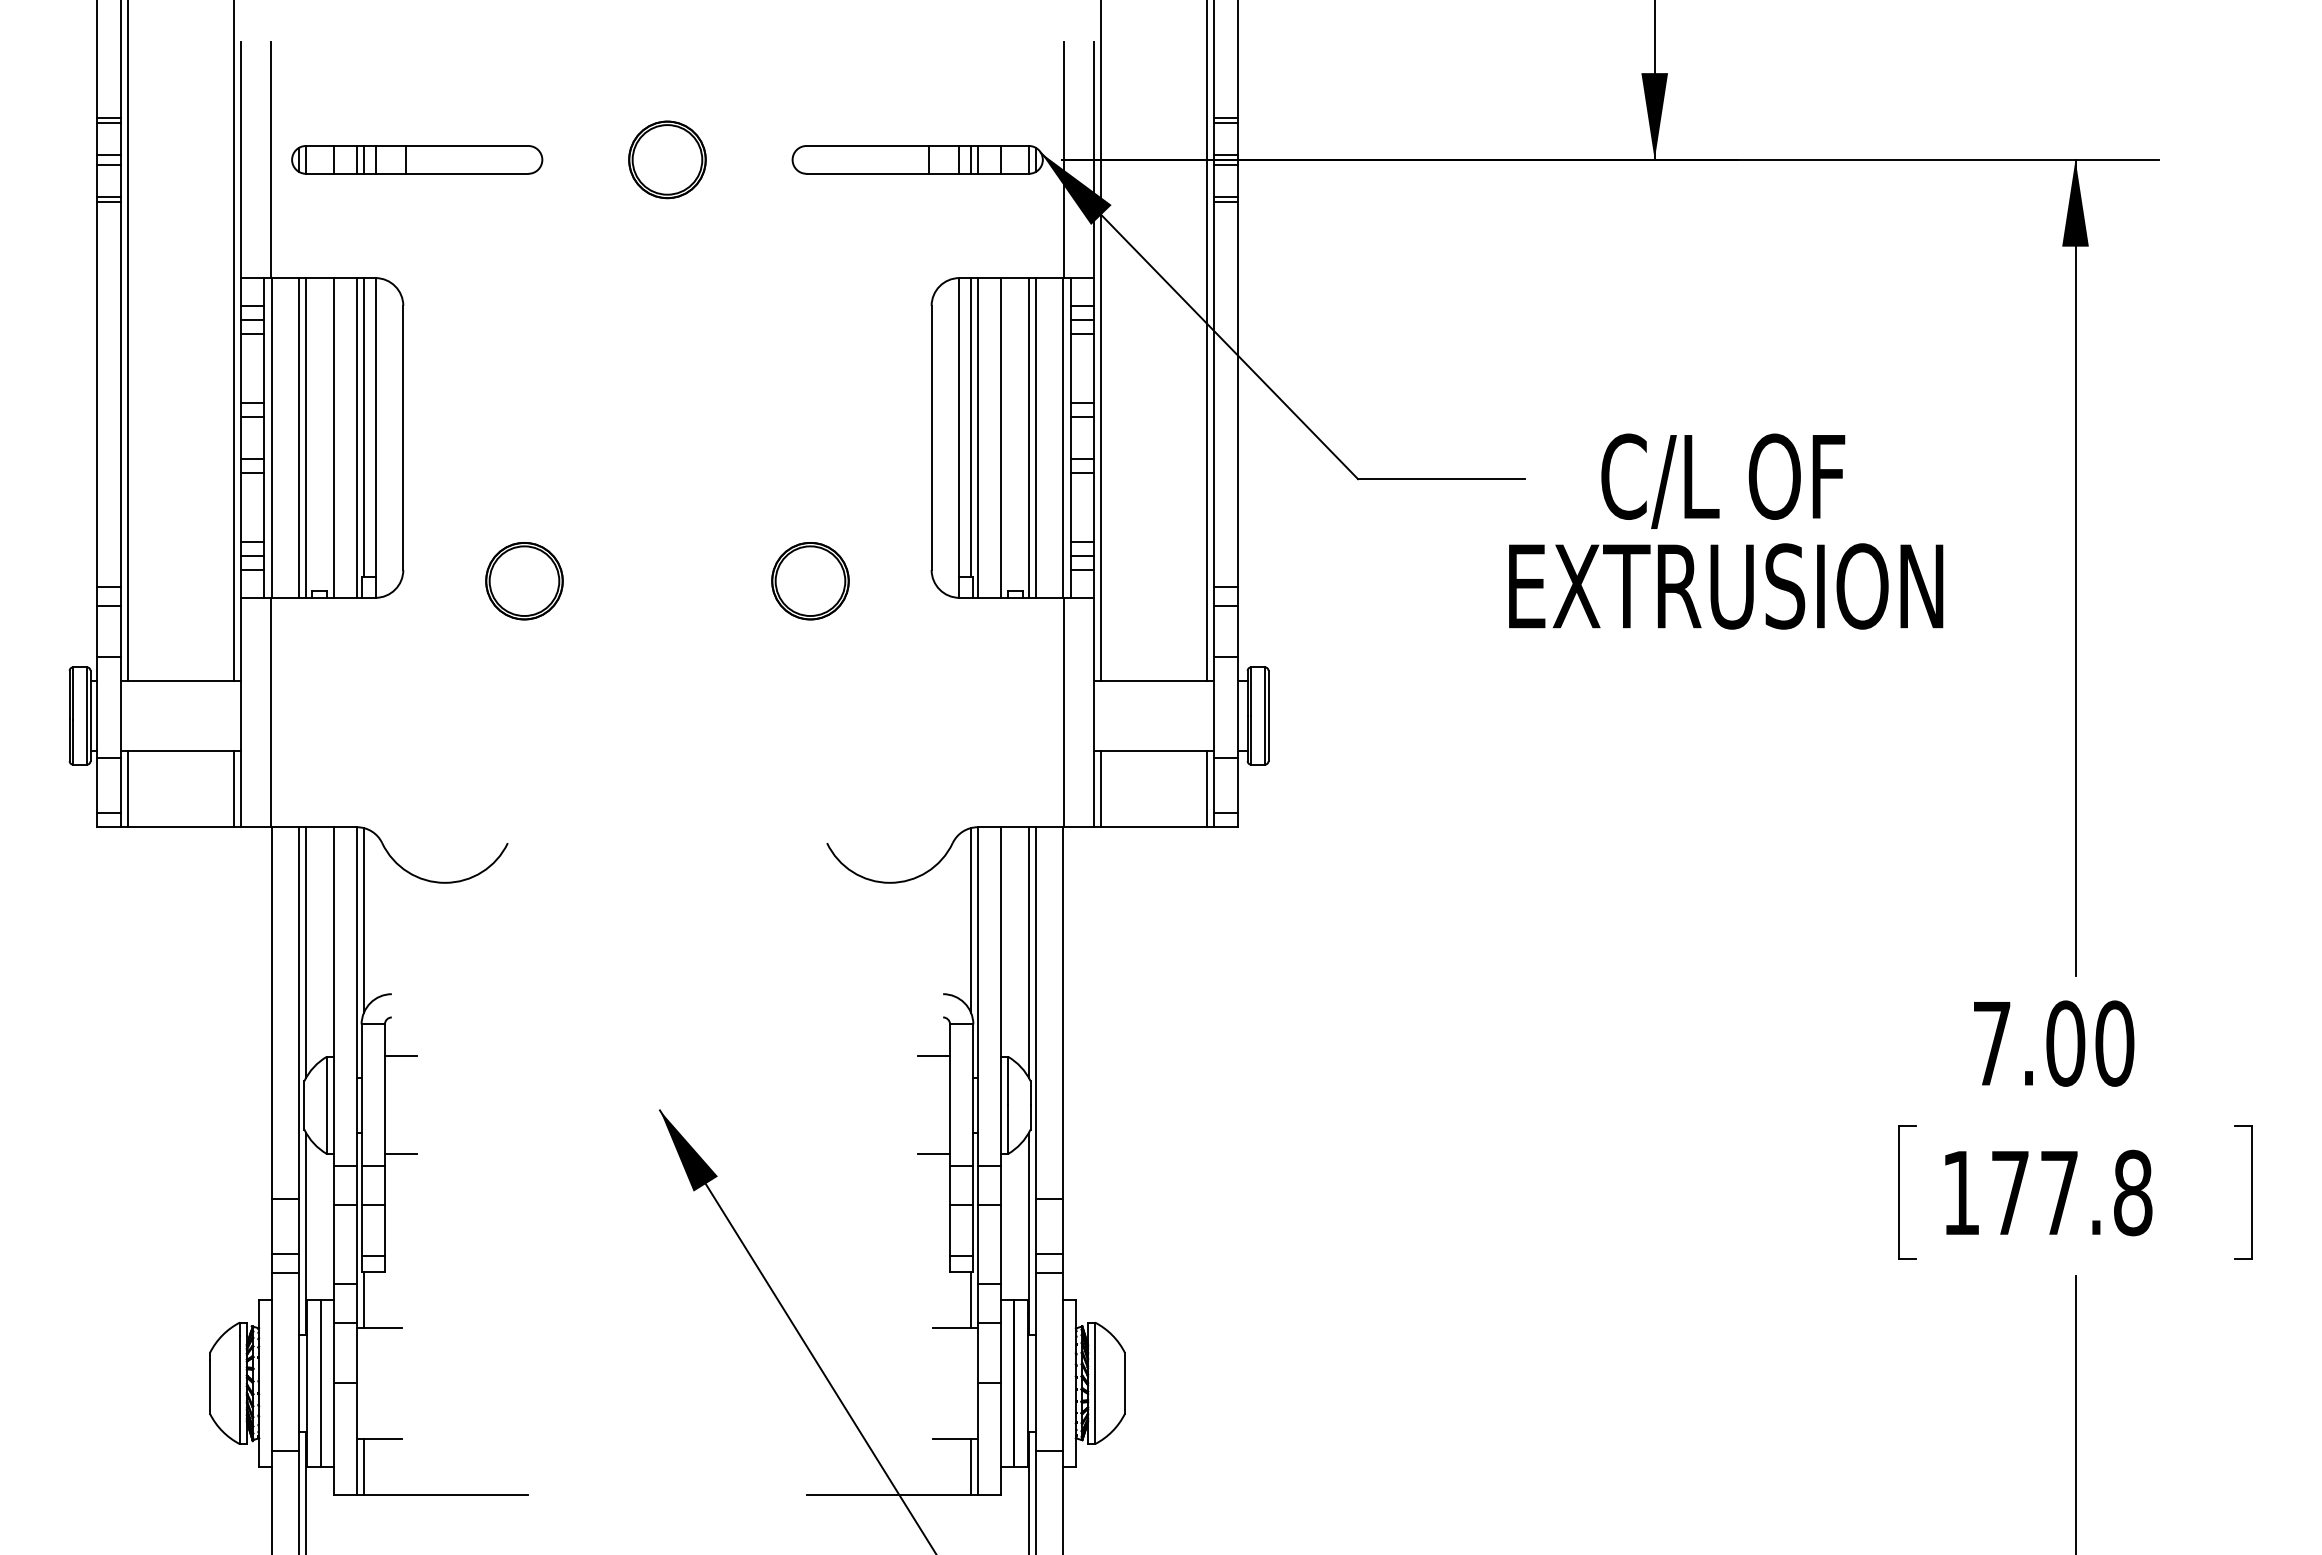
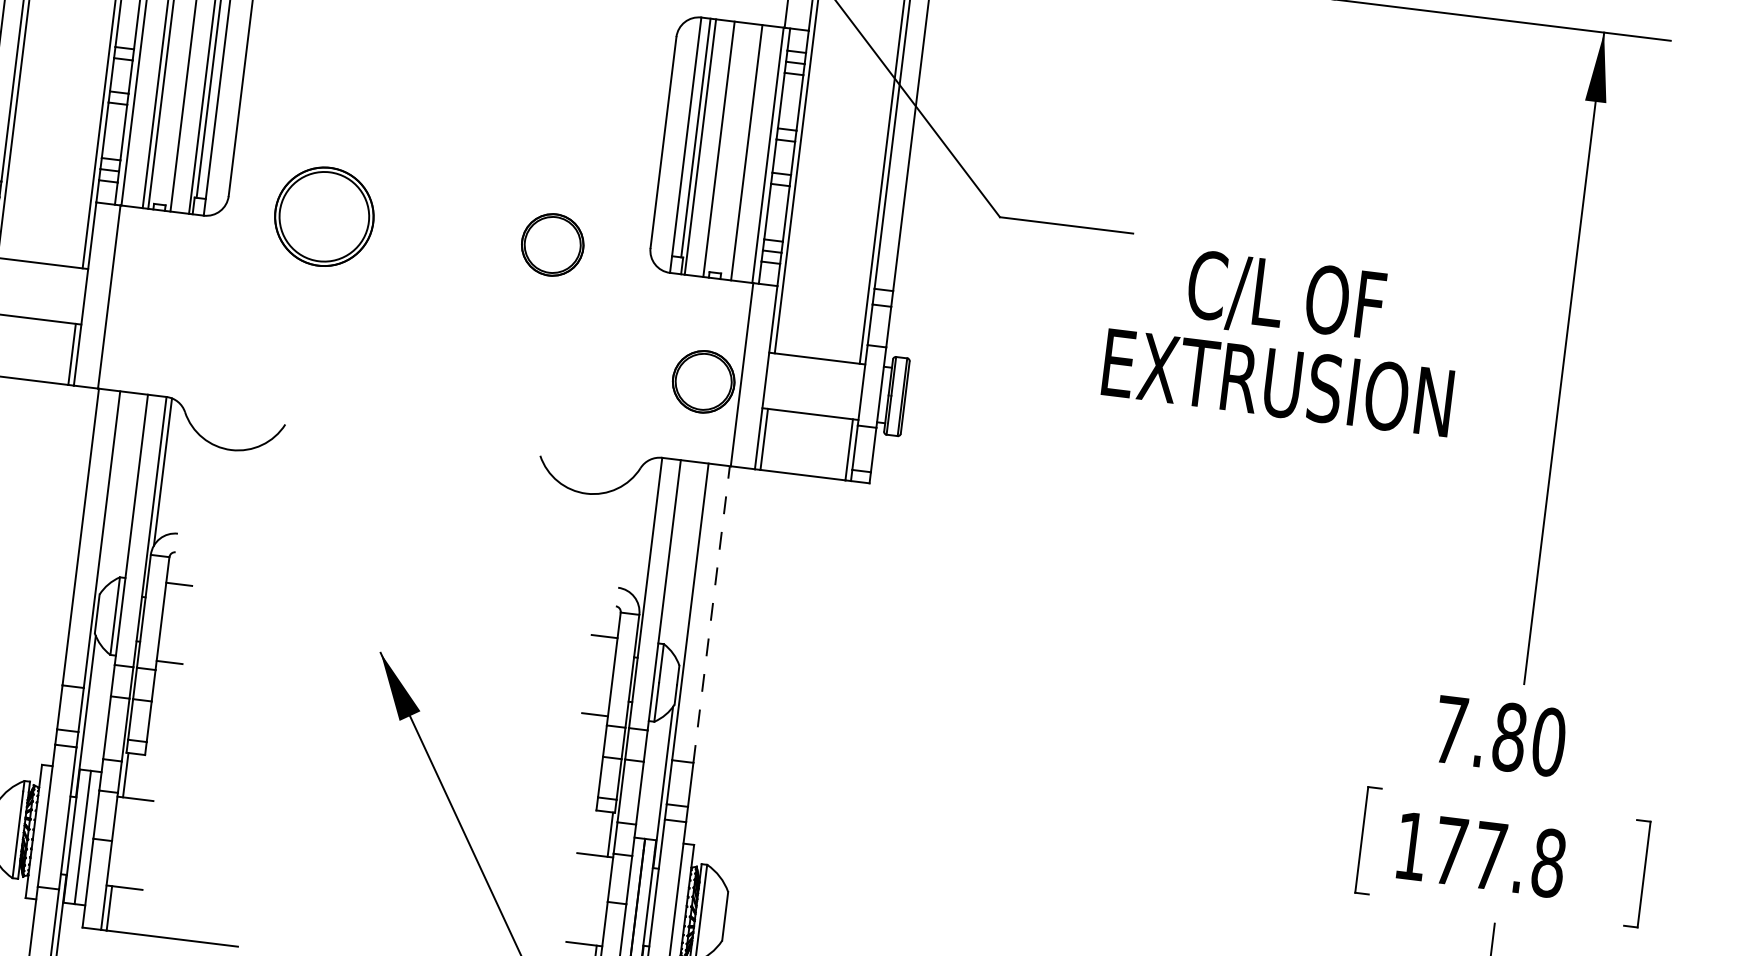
line: (1028, 437) -> (740, 151), removed
text: (1726, 531) -> (1283, 339), moved
part: (524, 581) -> (324, 217), size x1.6
part: (1017, 727) -> (703, 382), added
line: (970, 920) -> (647, 531), removed
line: (306, 952) -> (113, 492), removed
line: (1028, 952) -> (690, 562), removed
line: (1062, 1013) -> (711, 614), solid -> dashed
text: (2065, 1043) -> (1509, 737), 7.00 -> 7.80

